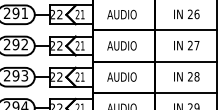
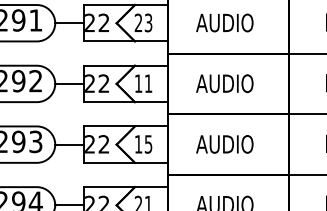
text: (82, 14) -> (148, 22), 21 -> 23
text: (77, 45) -> (138, 82), 21 -> 11
text: (79, 76) -> (142, 143), 21 -> 15

